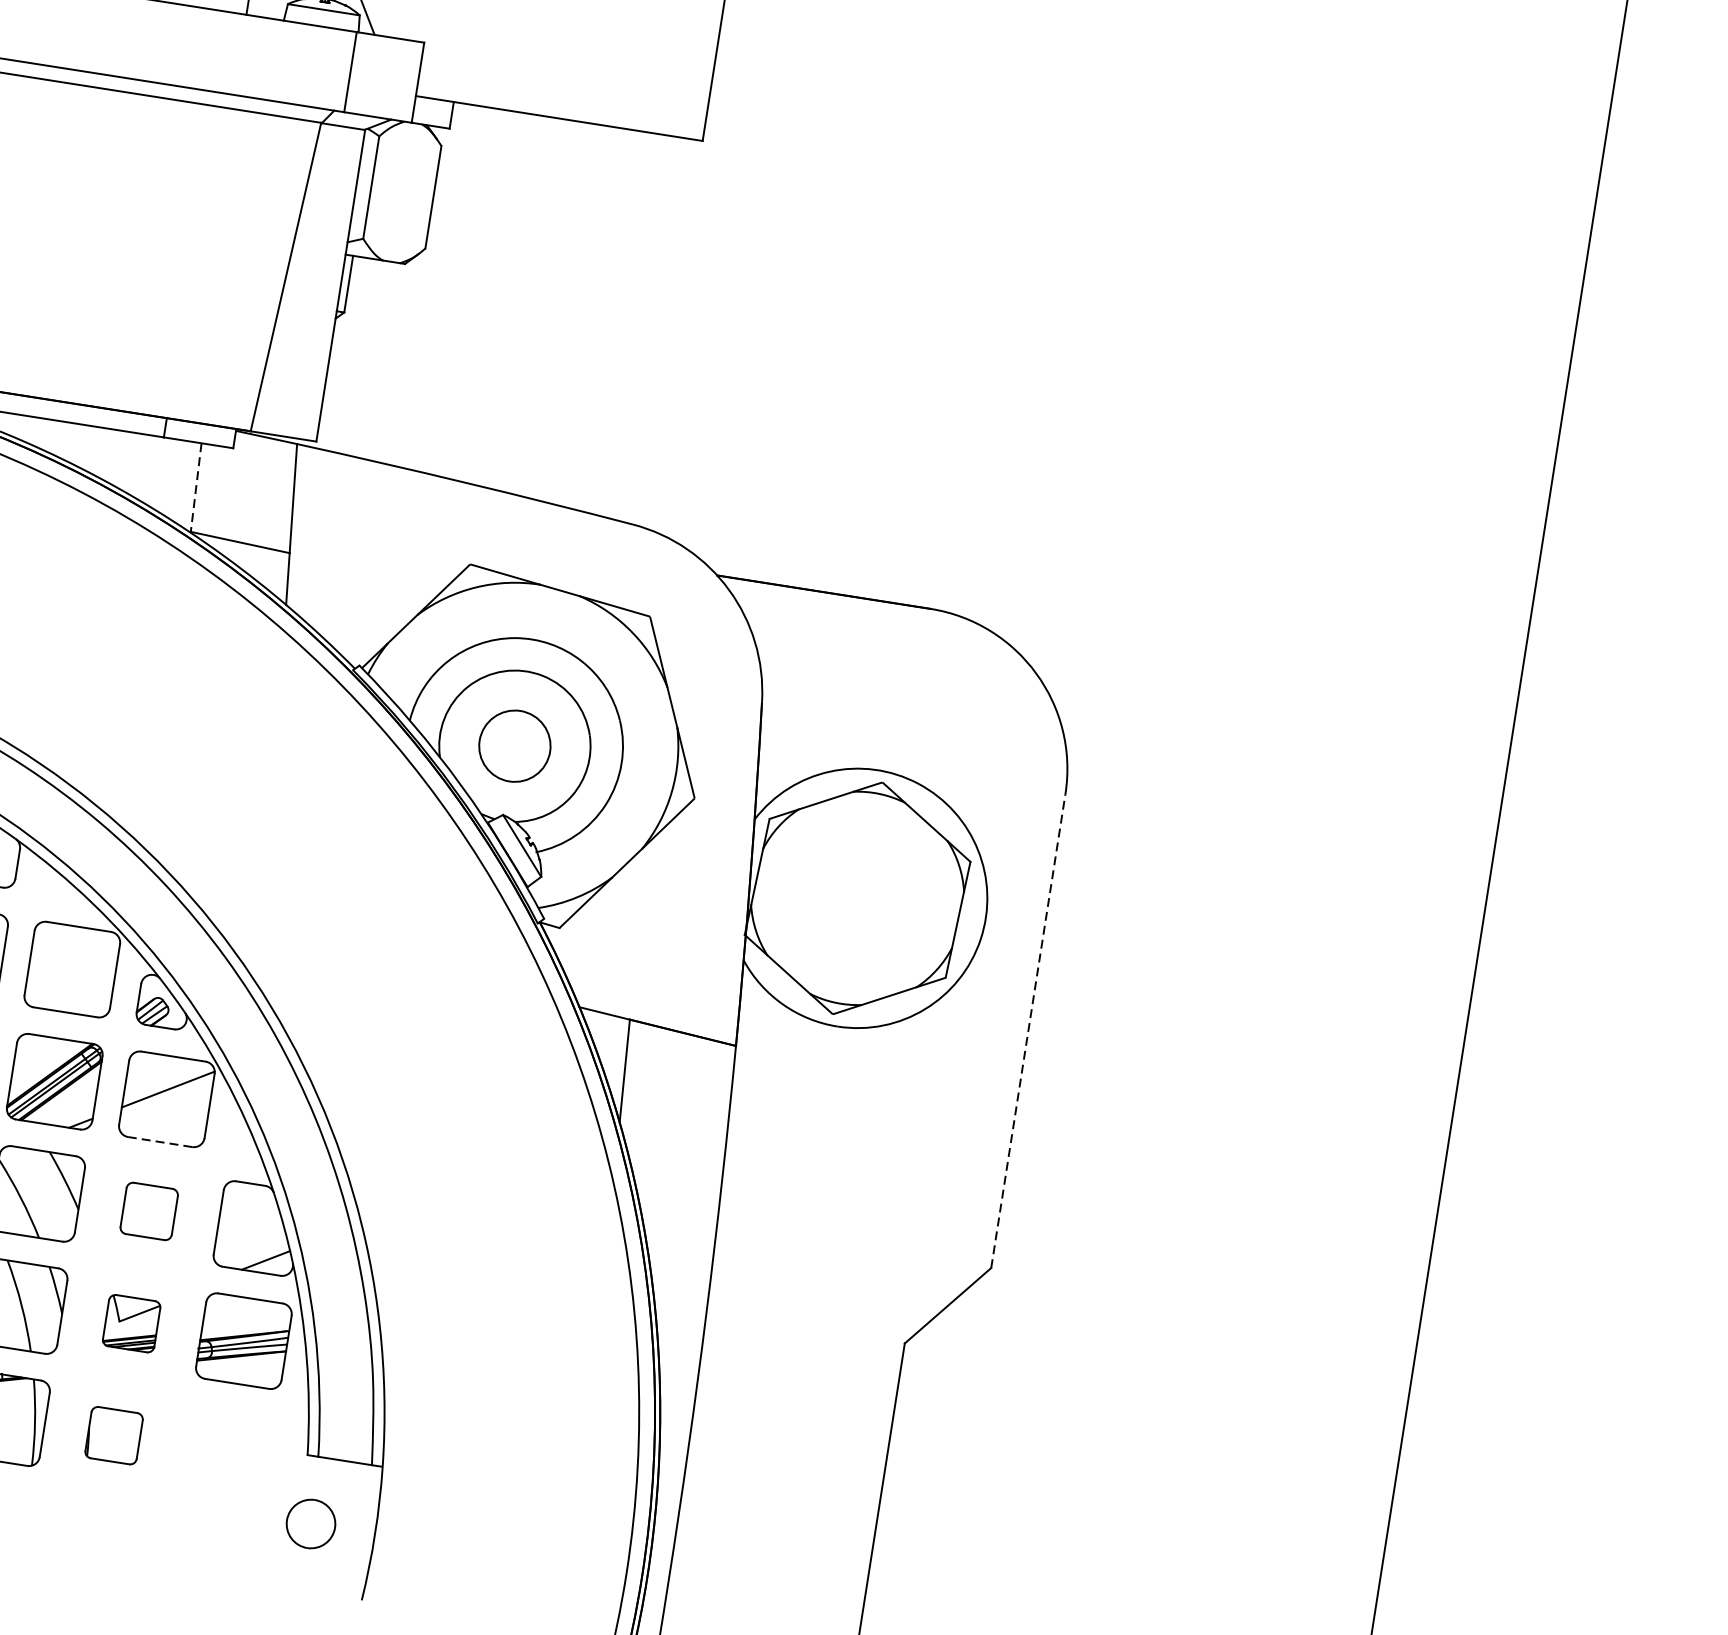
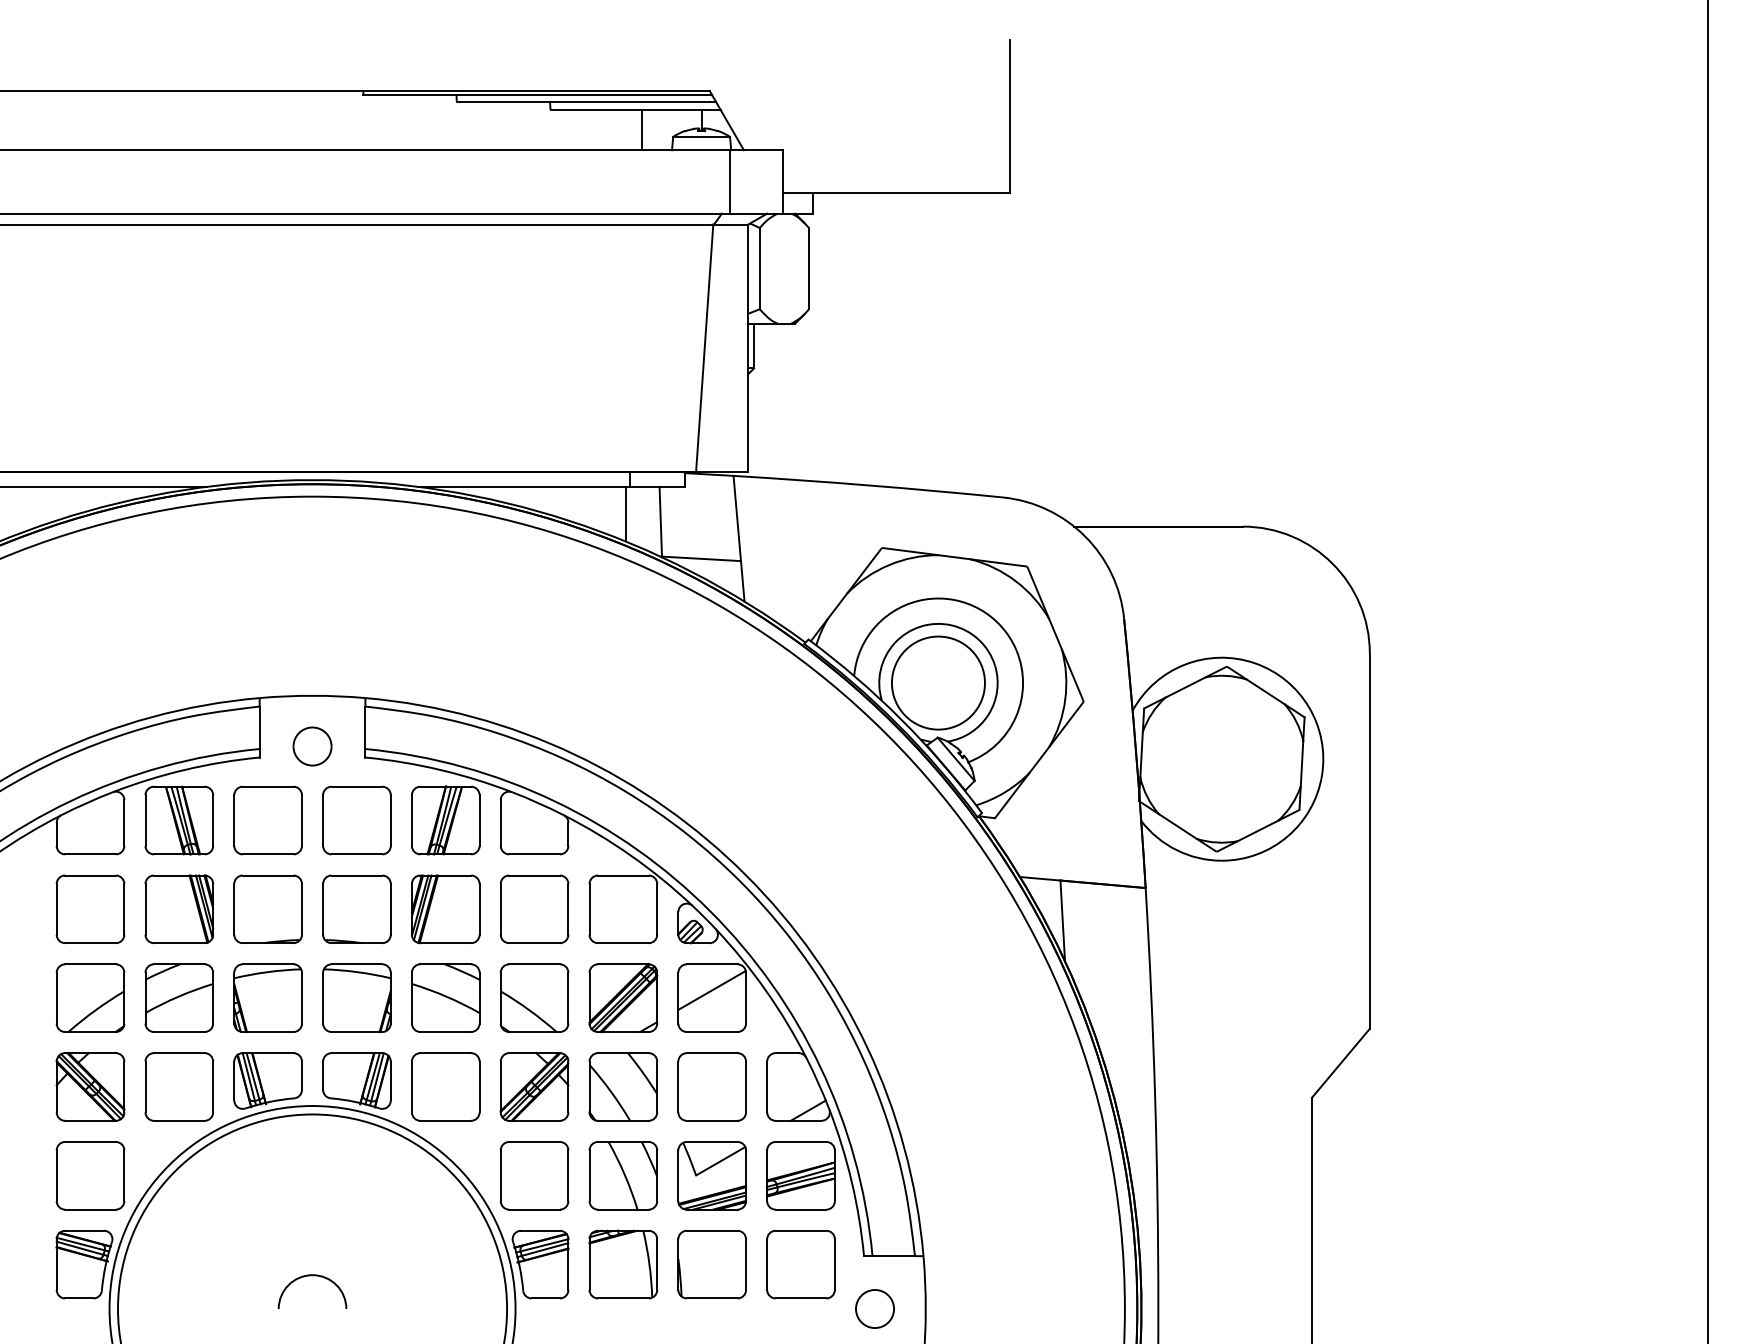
line: (153, 470) -> (625, 513), added
line: (195, 488) -> (660, 522), dashed -> solid
circle: (513, 745) -> (937, 682), size x1.67
line: (1027, 1031) -> (1369, 841), dashed -> solid
line: (159, 1142) -> (711, 1032), dashed -> solid
part: (148, 1210) -> (711, 1086), size x1.67
part: (130, 1323) -> (711, 1175), size x1.67
part: (113, 1435) -> (711, 1264), size x1.67
part: (225, 1453) -> (800, 1264), added

